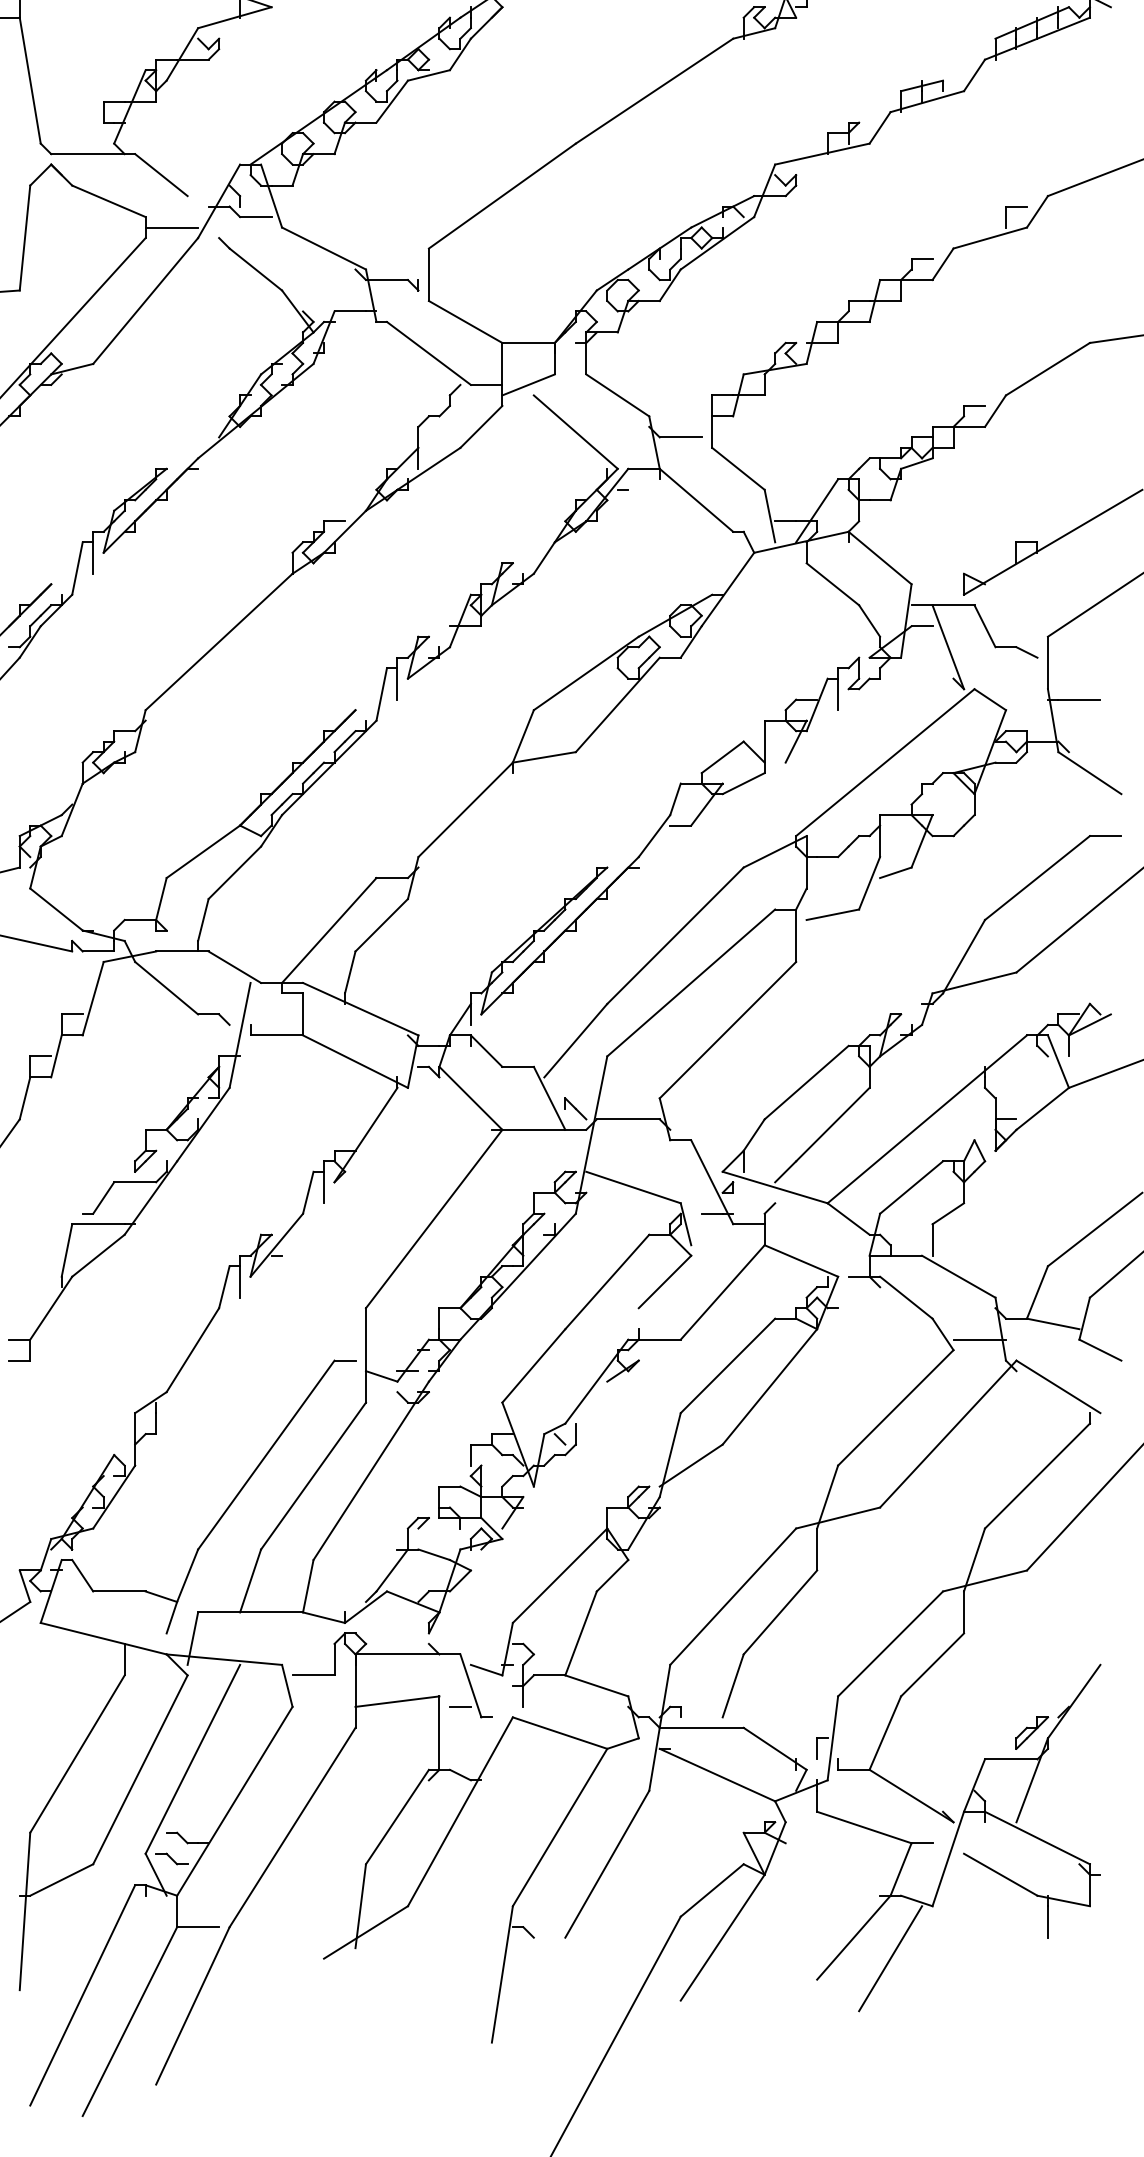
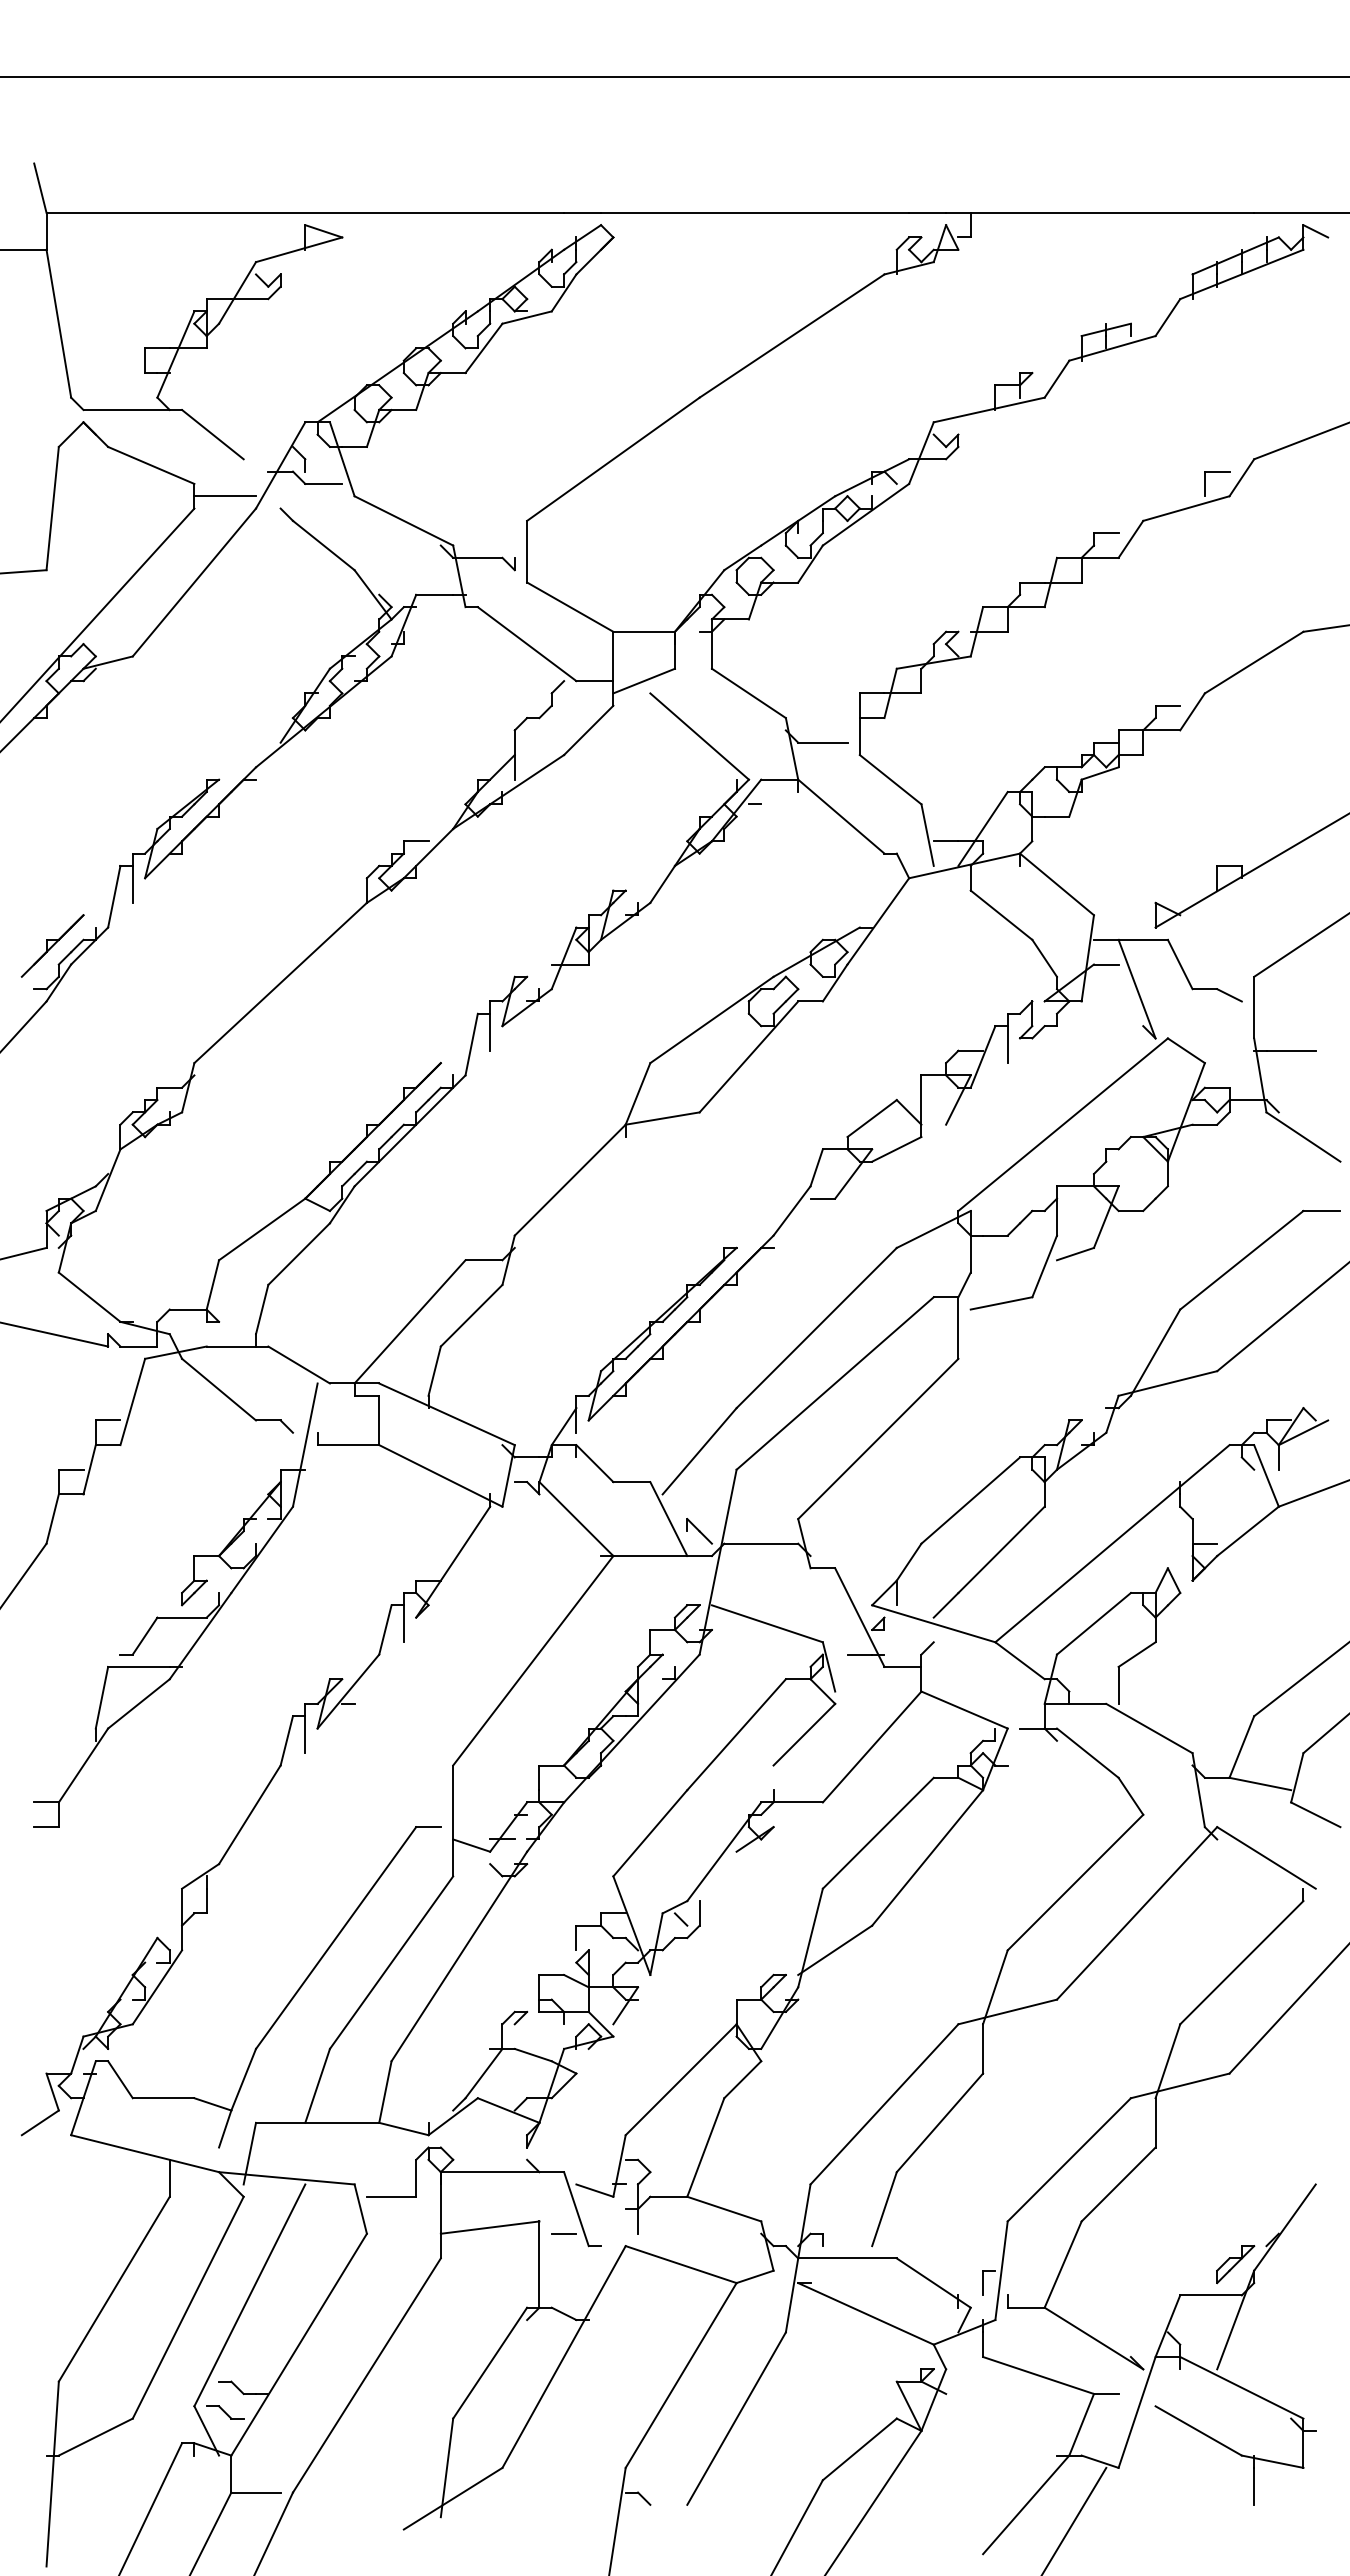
line: (979, 1339) -> (1173, 1802), removed

